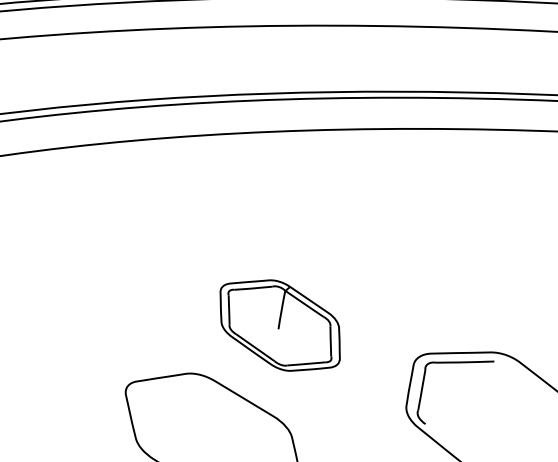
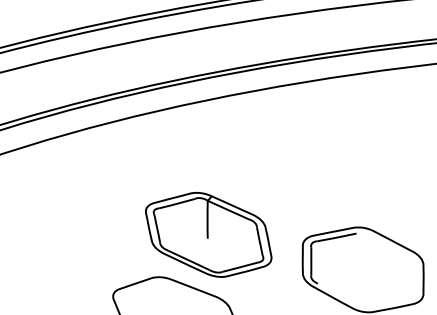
part: (279, 325) -> (208, 234), size x1.43

